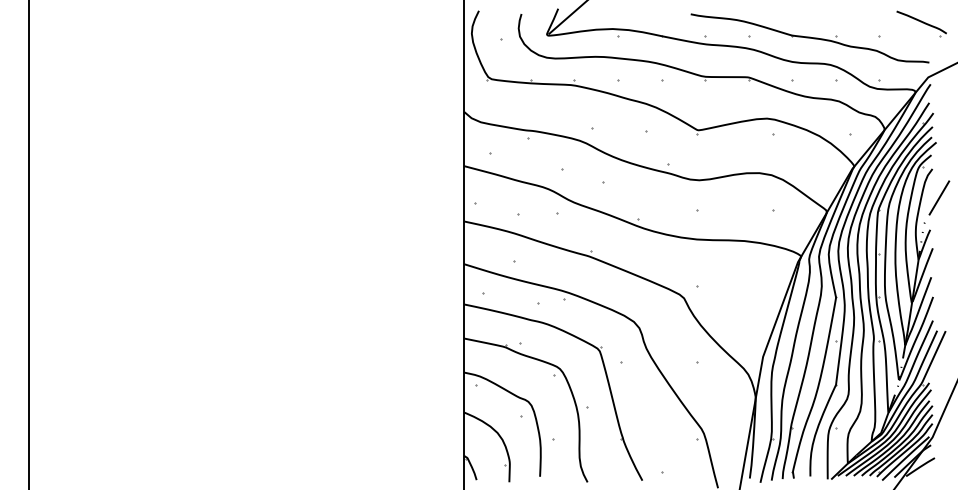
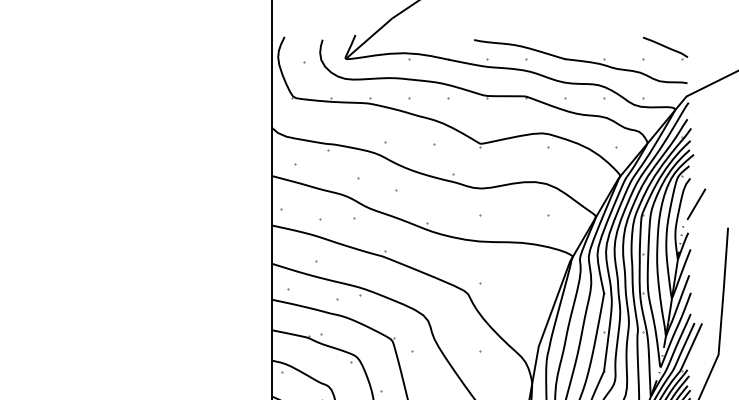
part: (921, 23) -> (665, 48), moved

